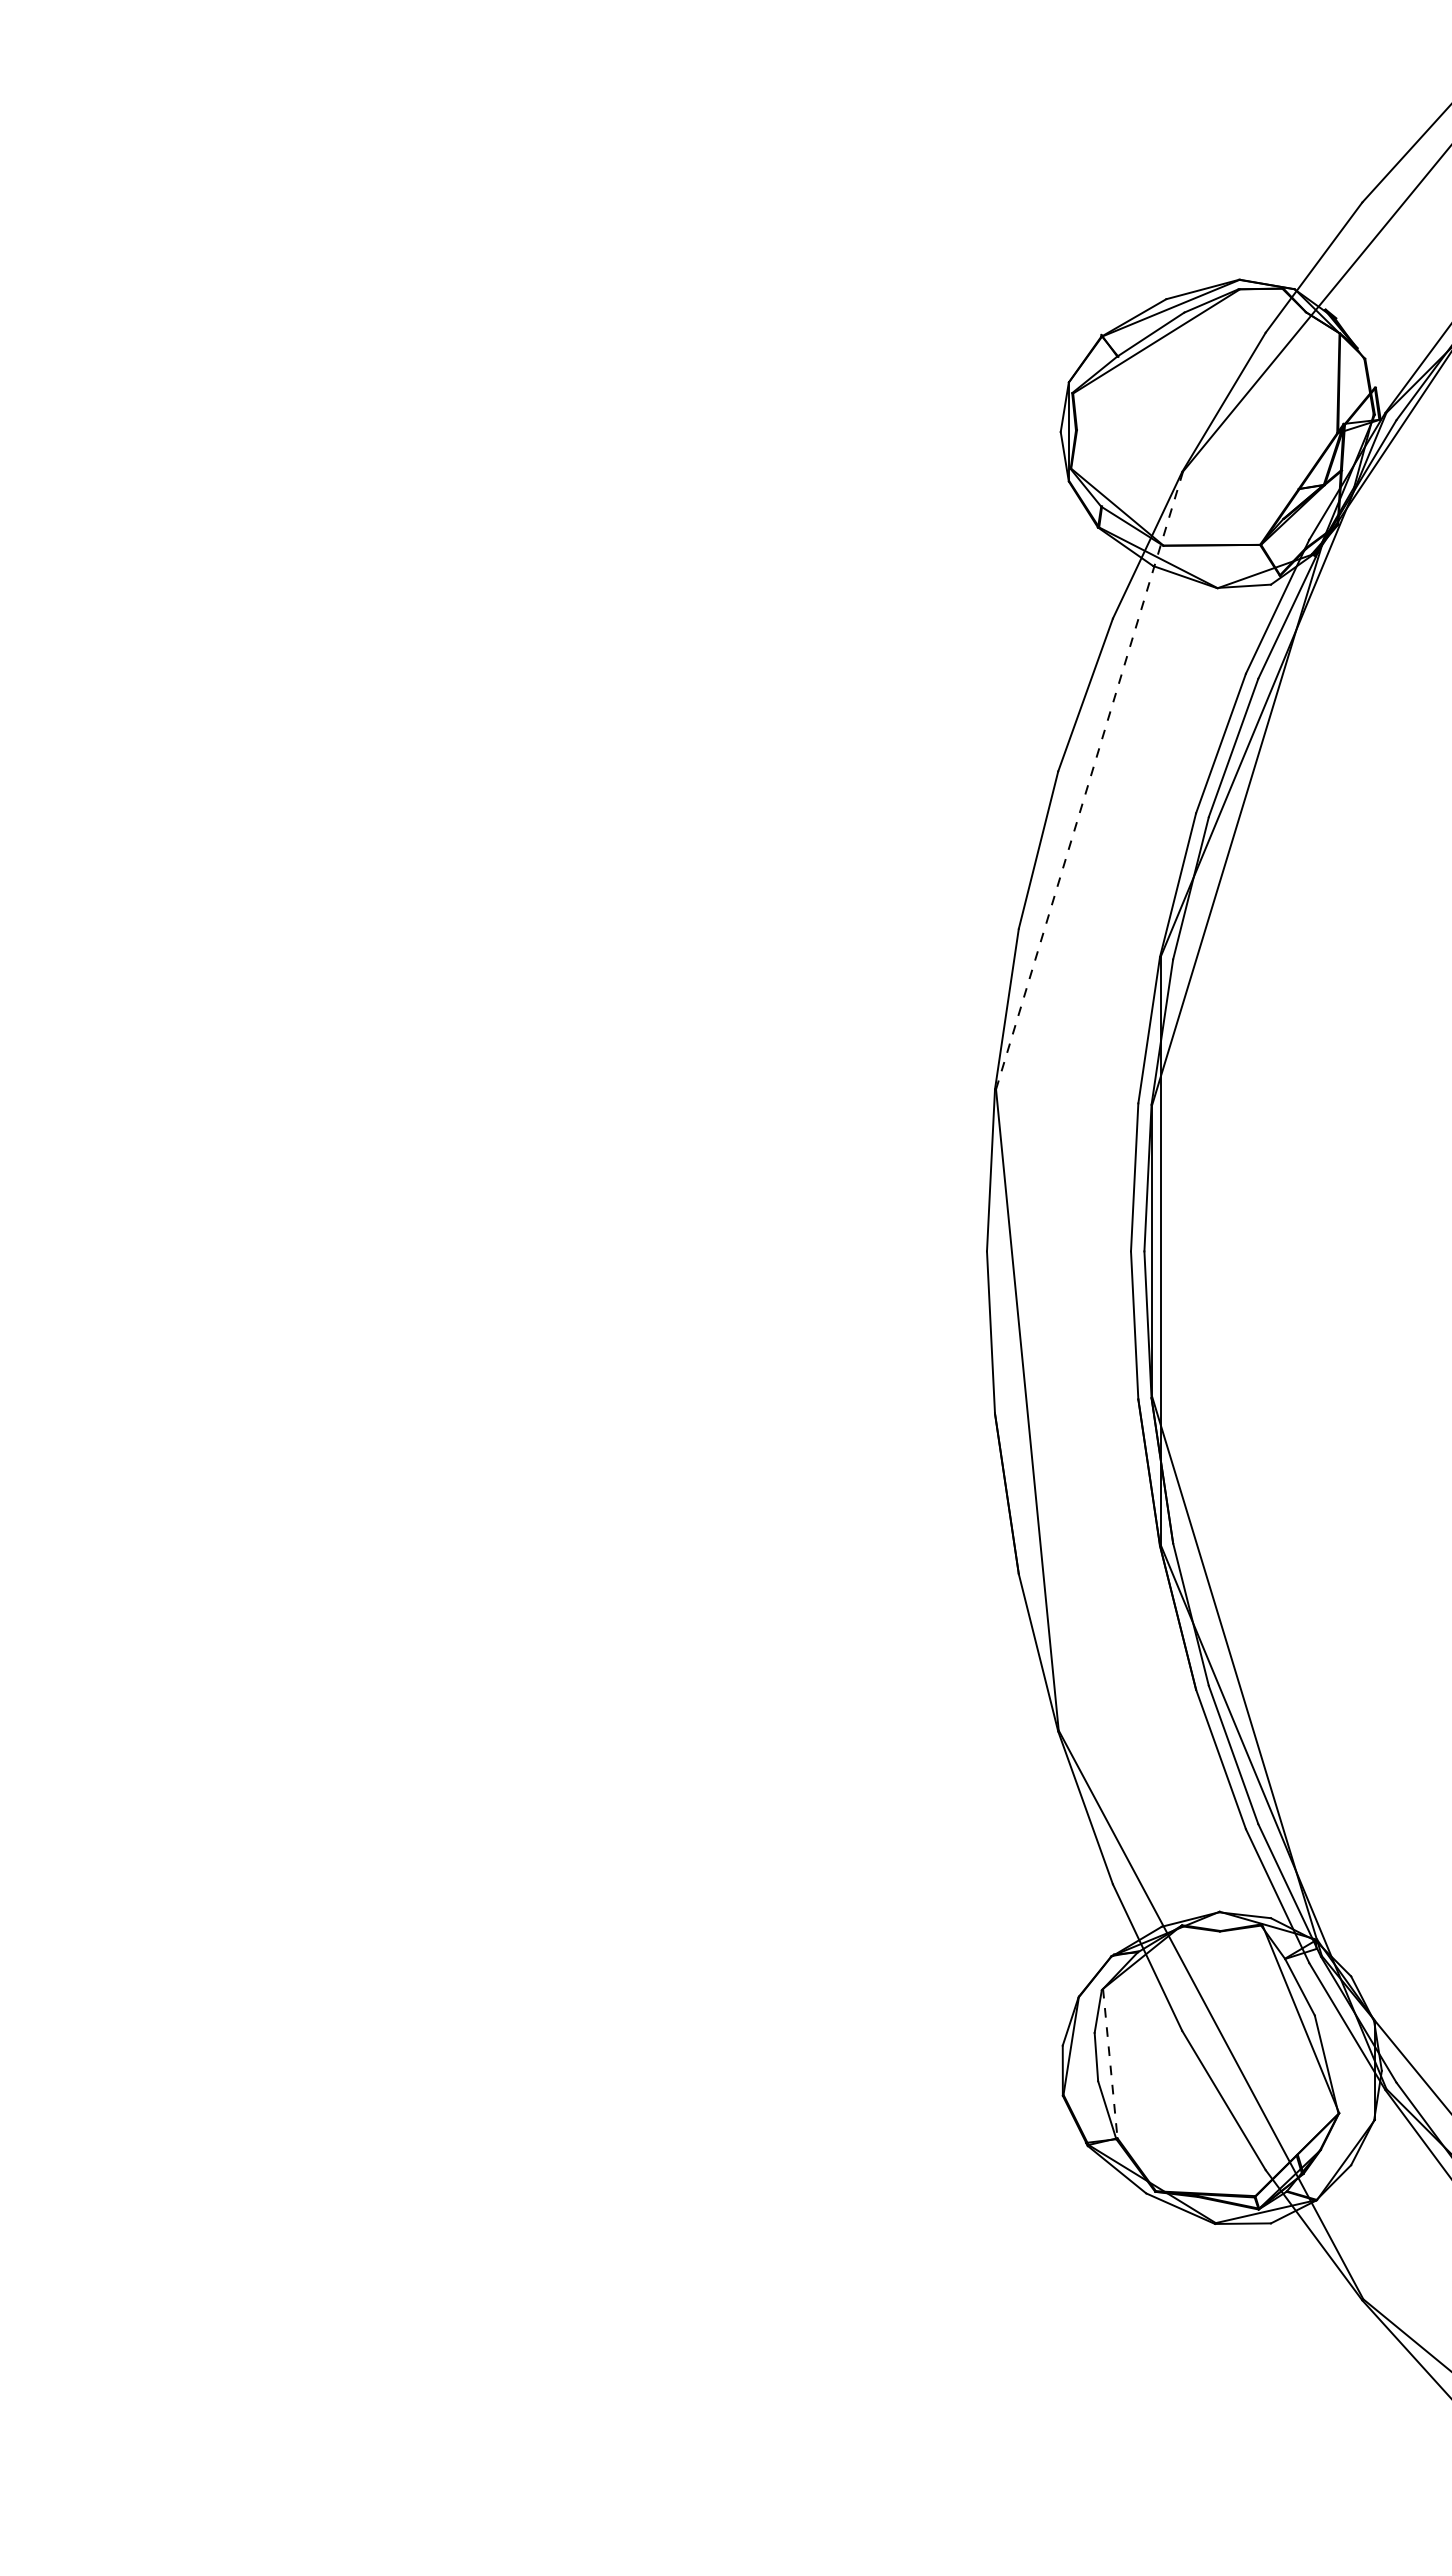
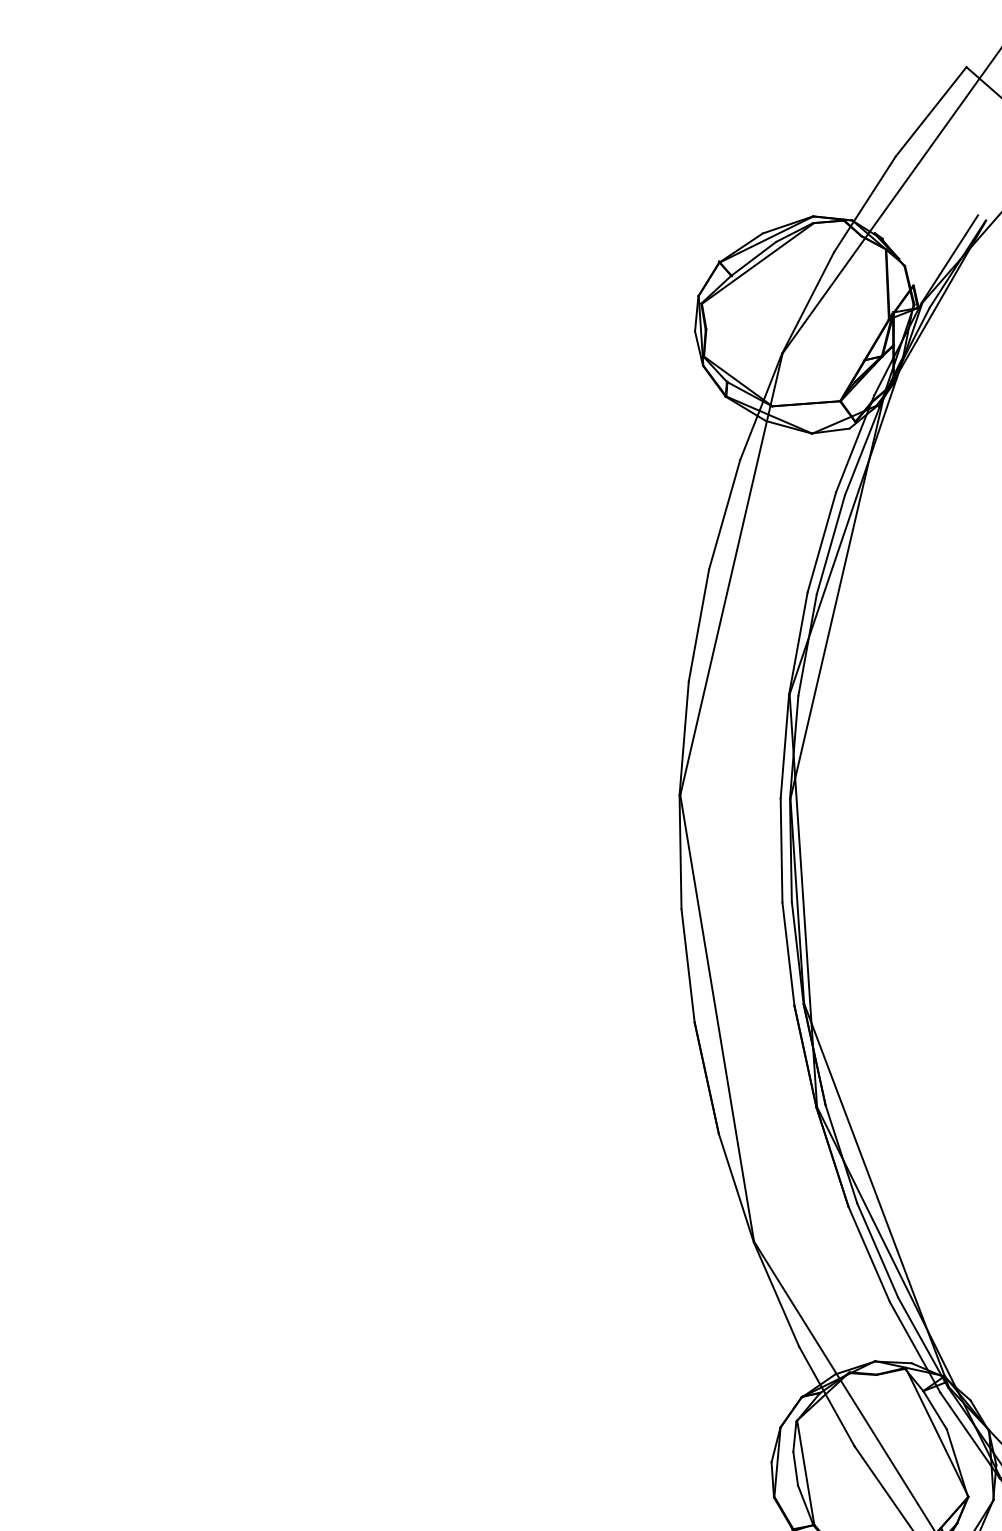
line: (1089, 780) -> (731, 574), dashed -> solid
line: (1110, 2064) -> (805, 1473), dashed -> solid

